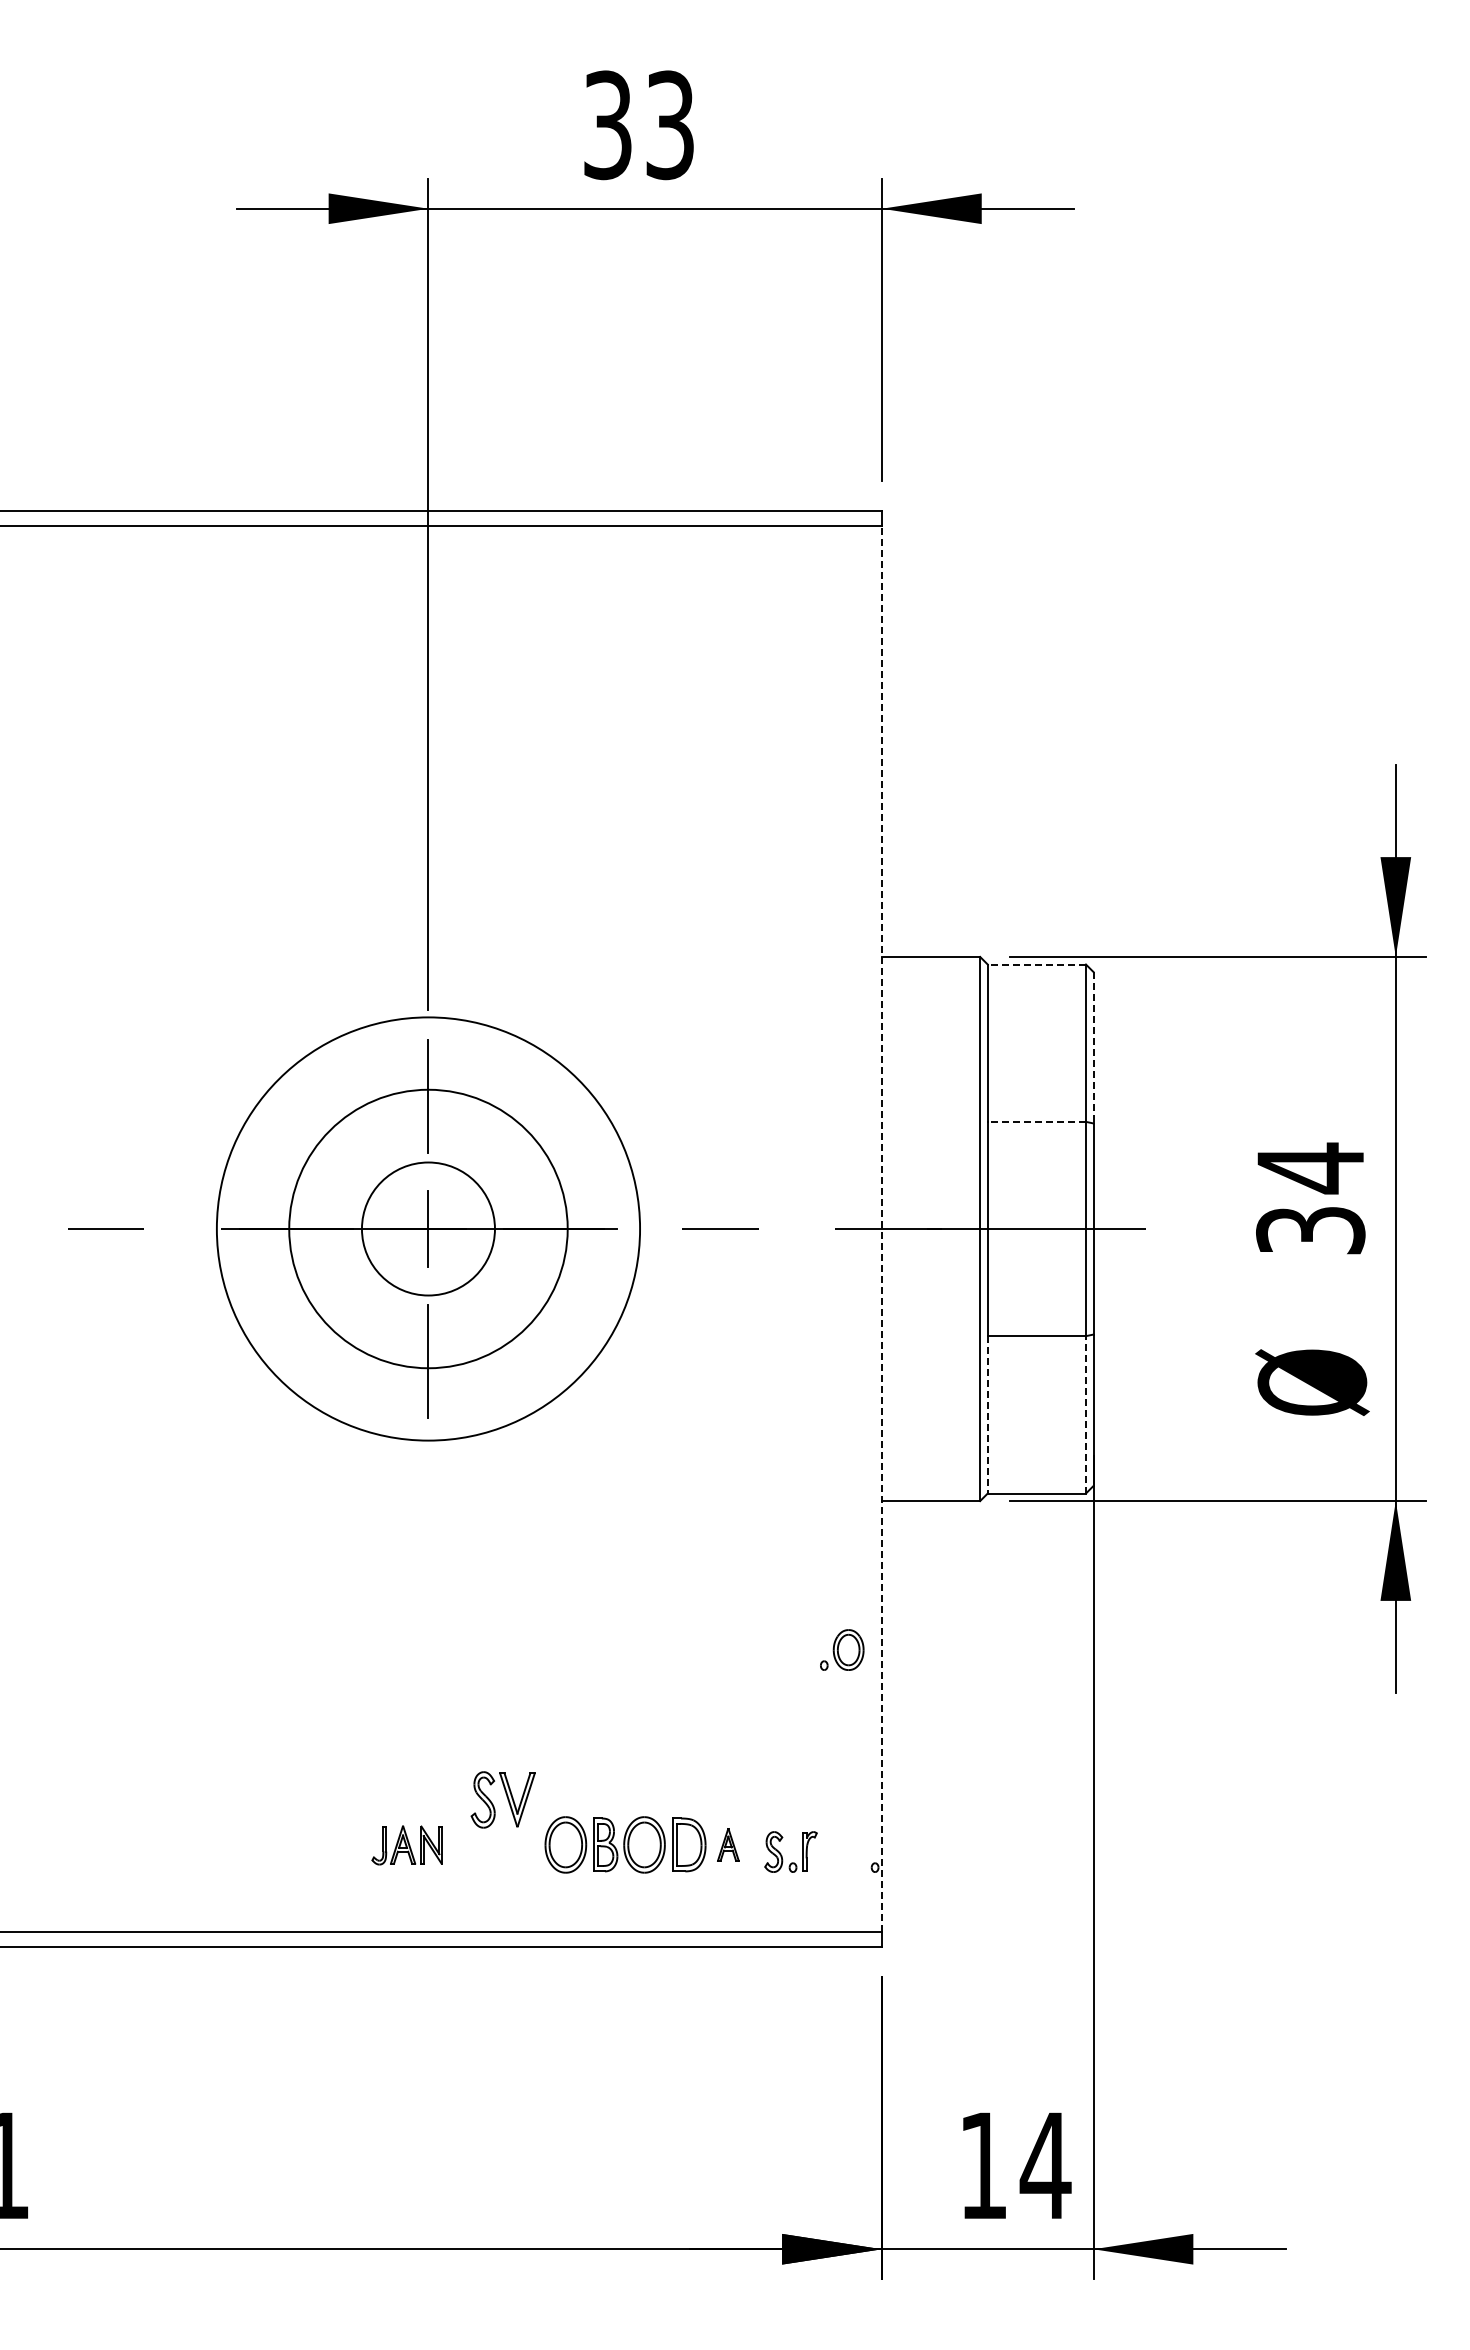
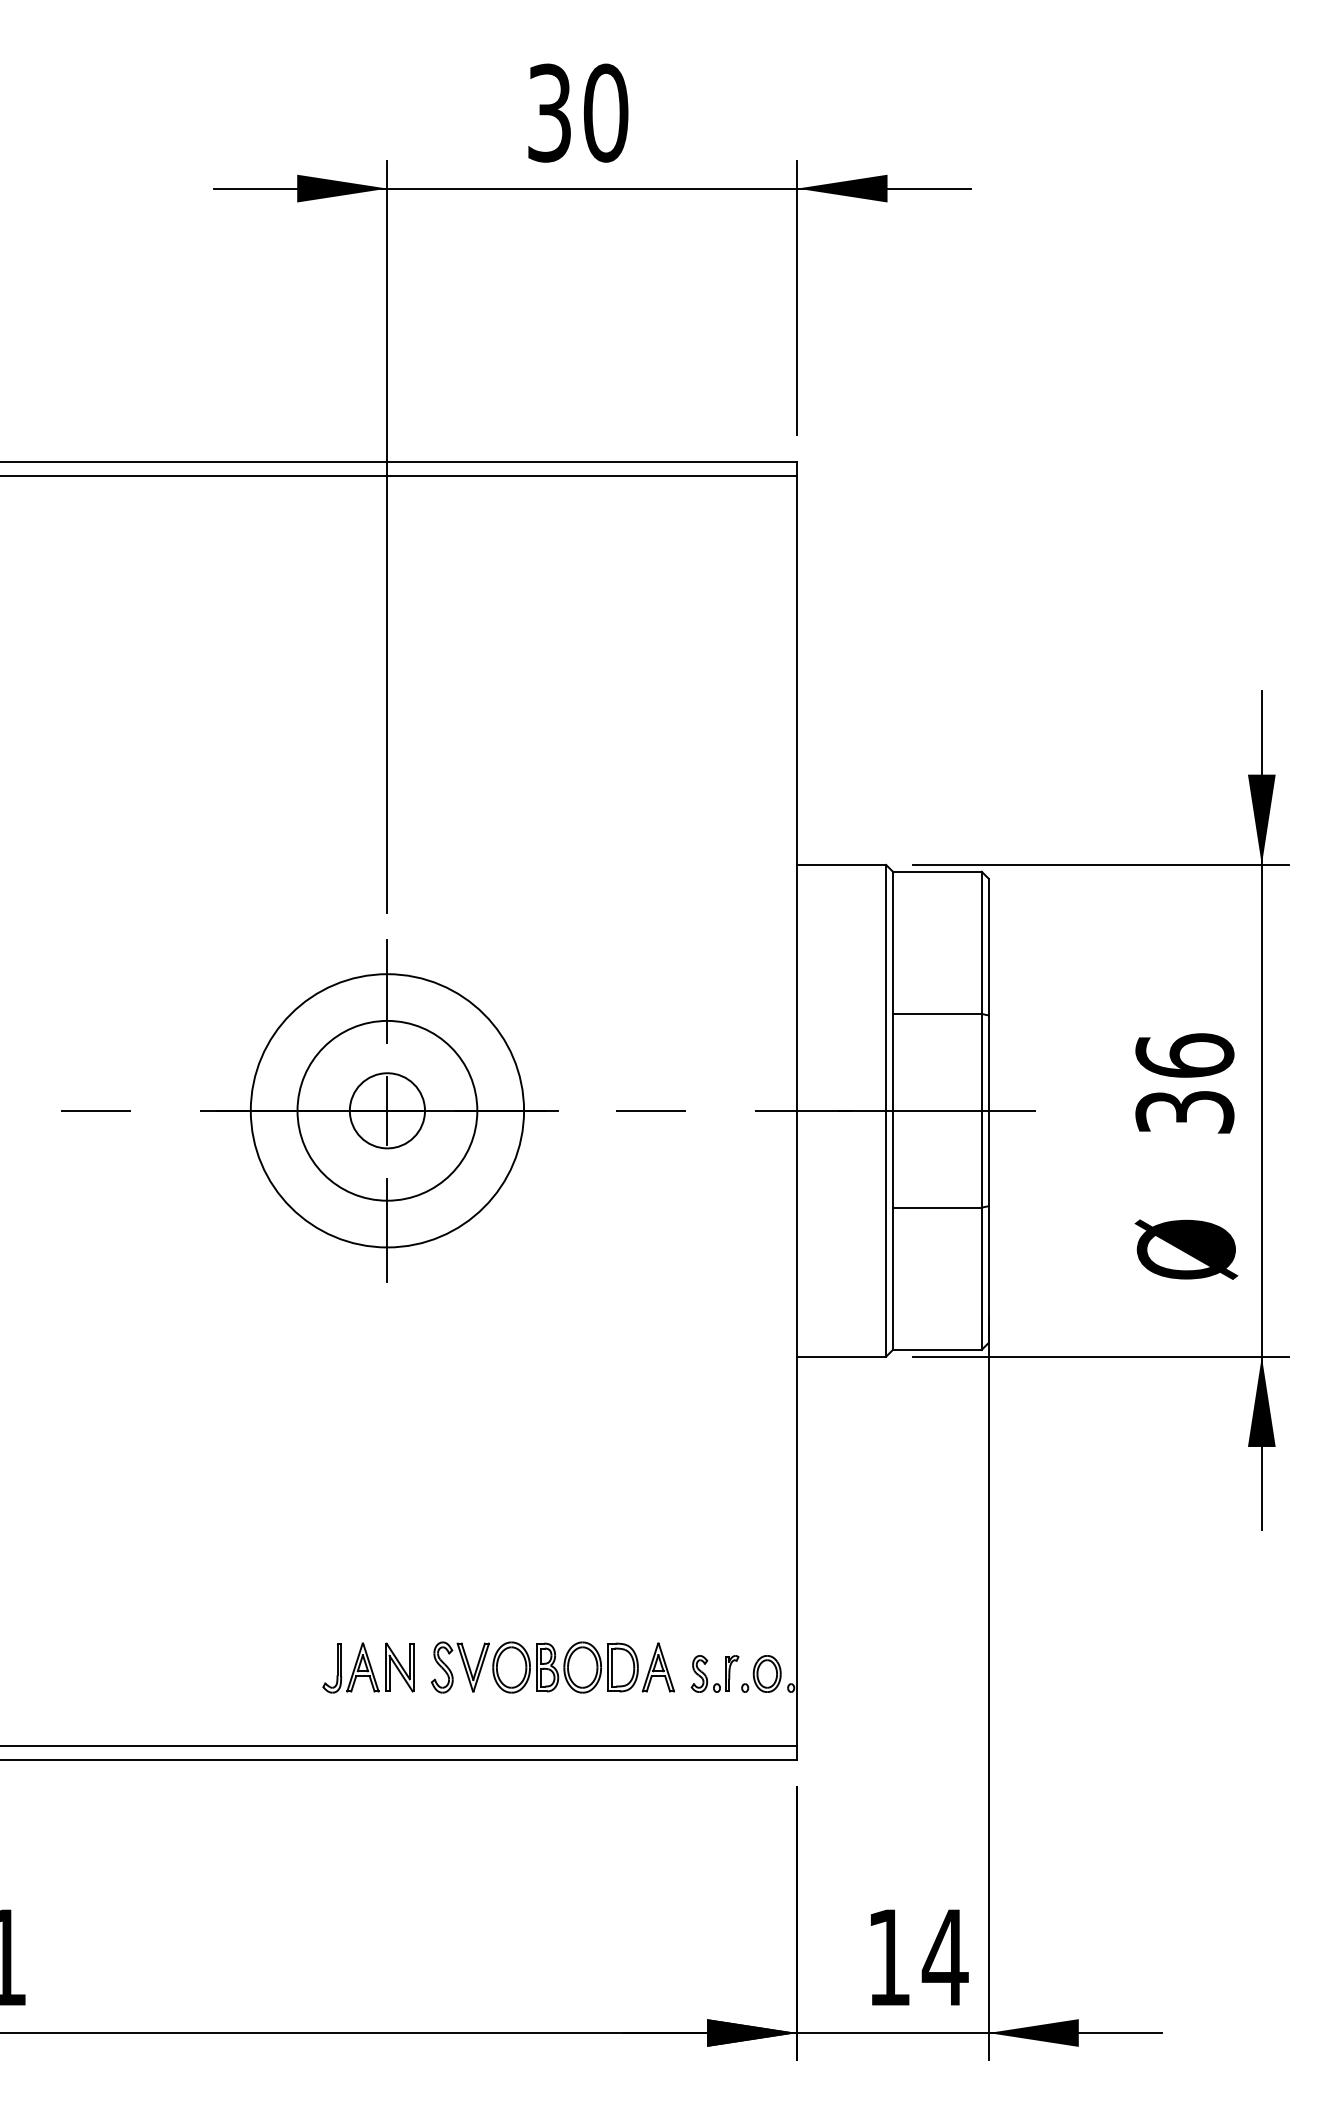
text: (670, 125) -> (606, 113), 33 -> 30
line: (1036, 964) -> (937, 871), dashed -> solid
line: (1093, 1047) -> (988, 946), dashed -> solid
line: (1036, 1121) -> (937, 1013), dashed -> solid
text: (1310, 1168) -> (1184, 1056), 34 -> 36
circle: (428, 1228) -> (387, 1110), size x0.62
circle: (428, 1228) -> (387, 1110), size x0.71
circle: (428, 1228) -> (387, 1110), size x0.71
line: (881, 1229) -> (796, 1111), dashed -> solid
line: (987, 1414) -> (892, 1278), dashed -> solid
line: (1085, 1414) -> (981, 1278), dashed -> solid
part: (842, 1649) -> (761, 1673), moved
part: (502, 1799) -> (459, 1667), moved
part: (728, 1844) -> (658, 1667), size x1.67
part: (406, 1845) -> (367, 1668), size x1.43

